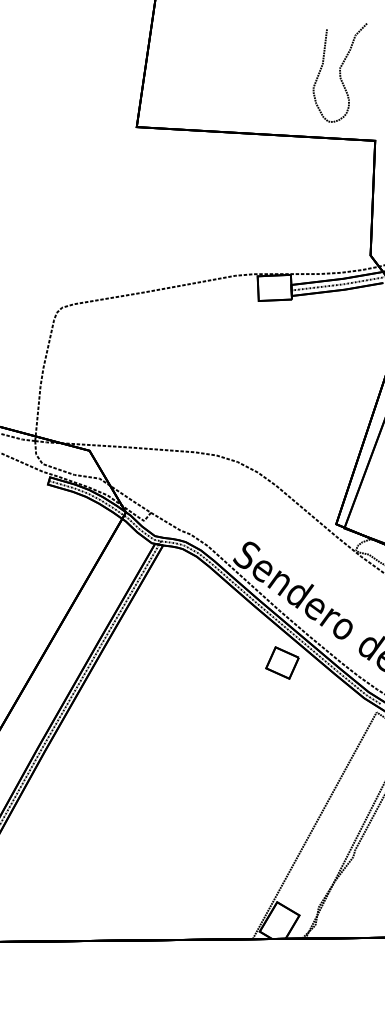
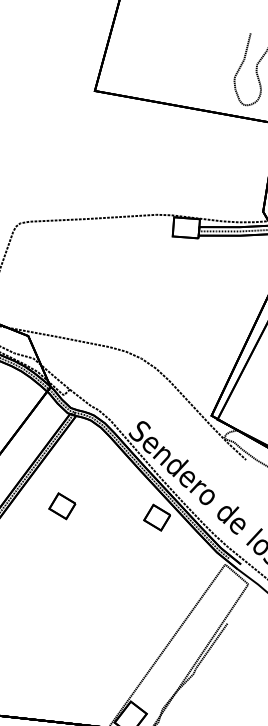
part: (159, 662) -> (62, 505), added

